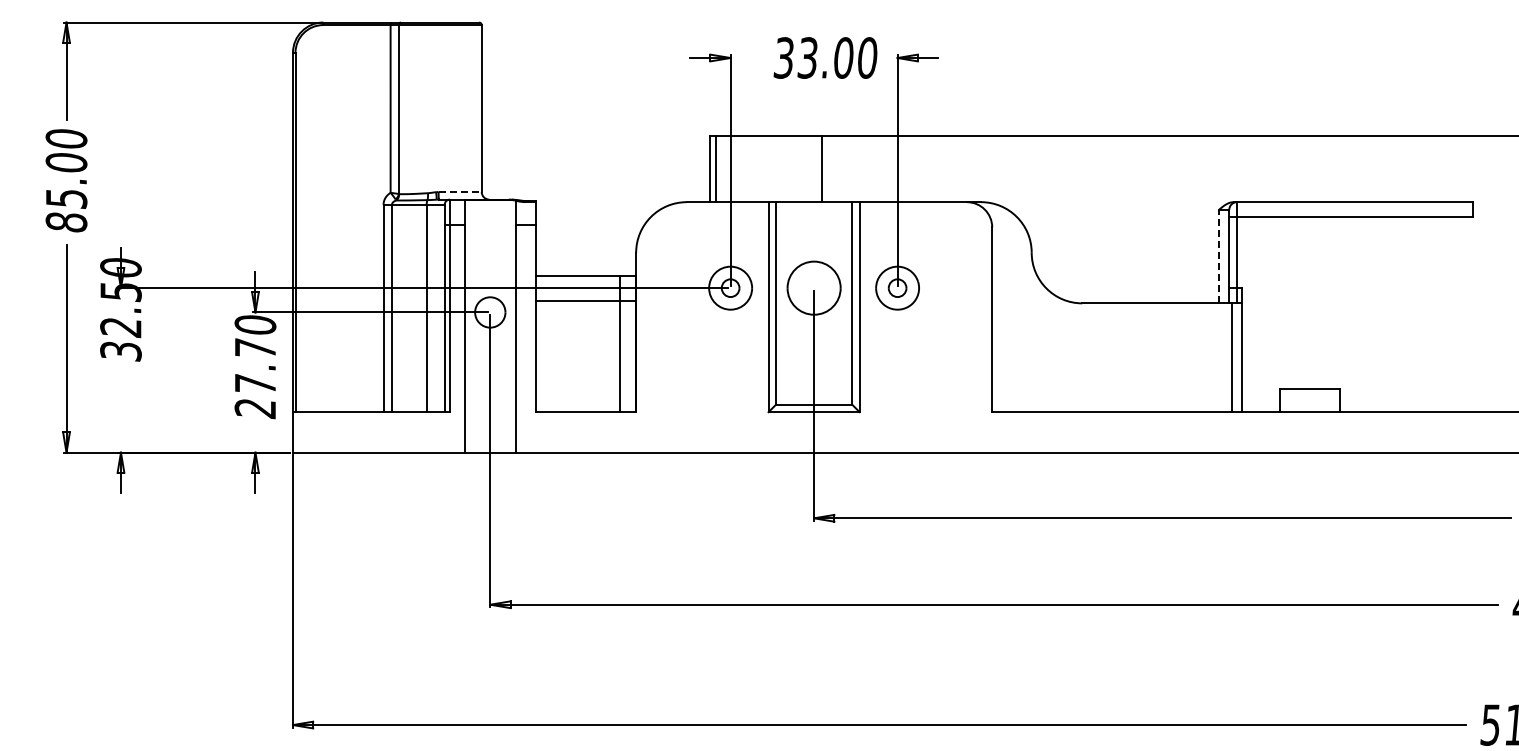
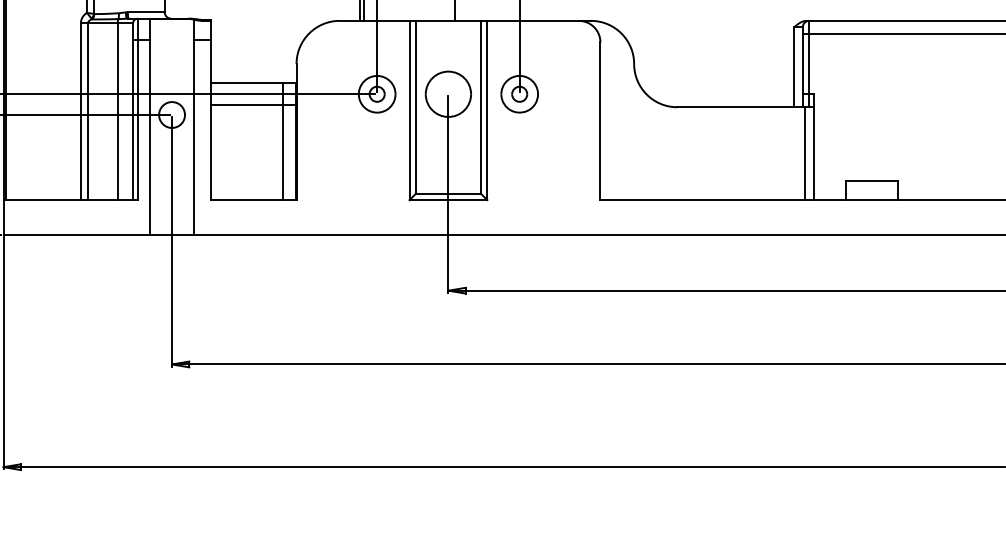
line: (460, 192) -> (146, 12), dashed -> solid
line: (1219, 256) -> (794, 67), dashed -> solid

